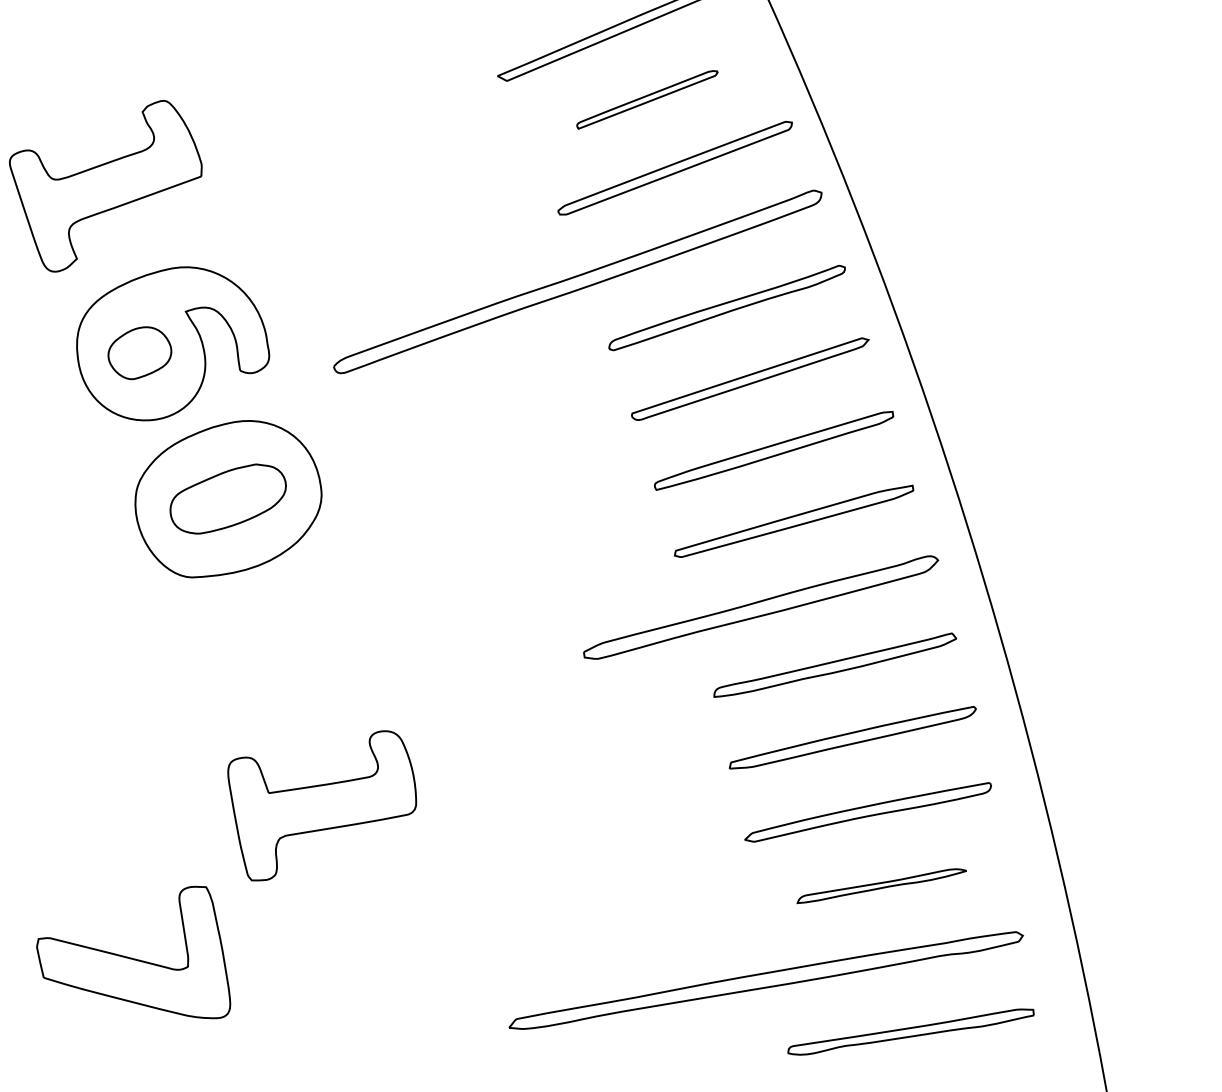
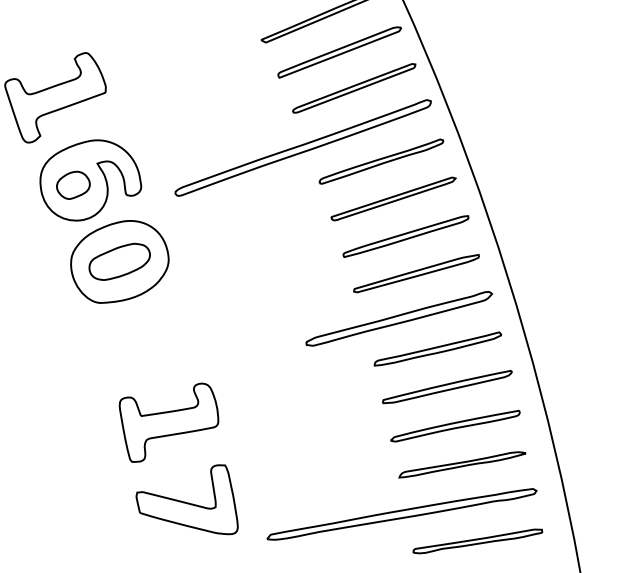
part: (647, 99) -> (339, 52), size x1.67
part: (881, 885) -> (462, 464), size x1.43
part: (132, 952) -> (186, 499), moved

